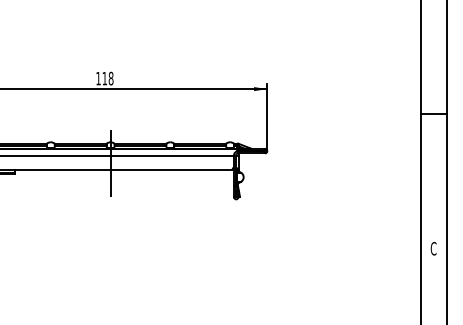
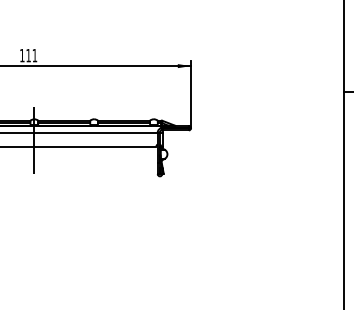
text: (110, 78) -> (34, 55), 118 -> 111

